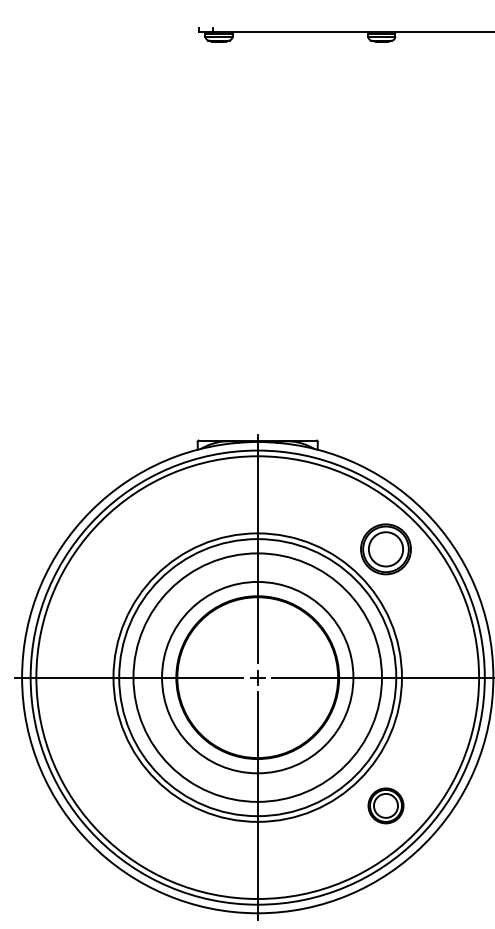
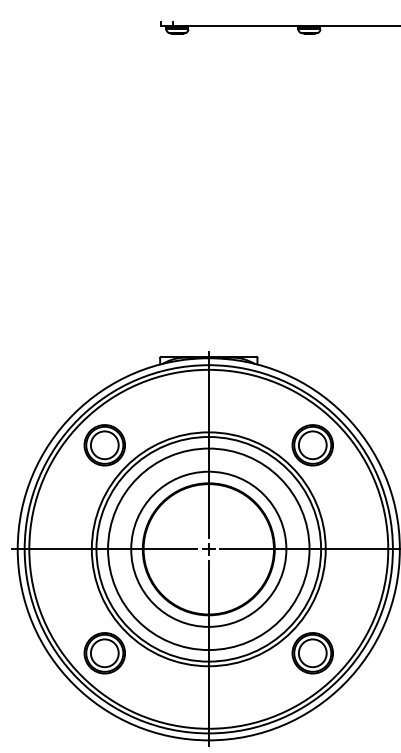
part: (129, 549) -> (104, 445), added
part: (129, 805) -> (104, 652), added
part: (385, 805) -> (312, 652), size x1.43

